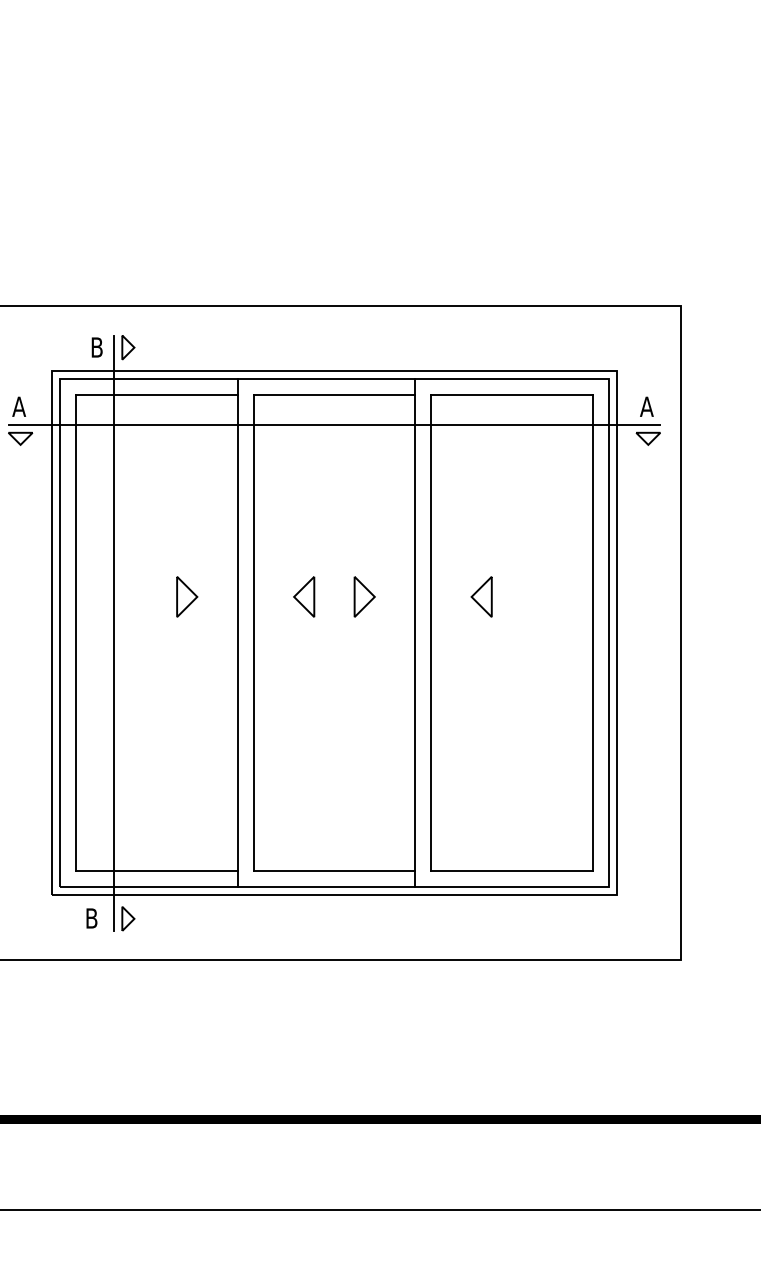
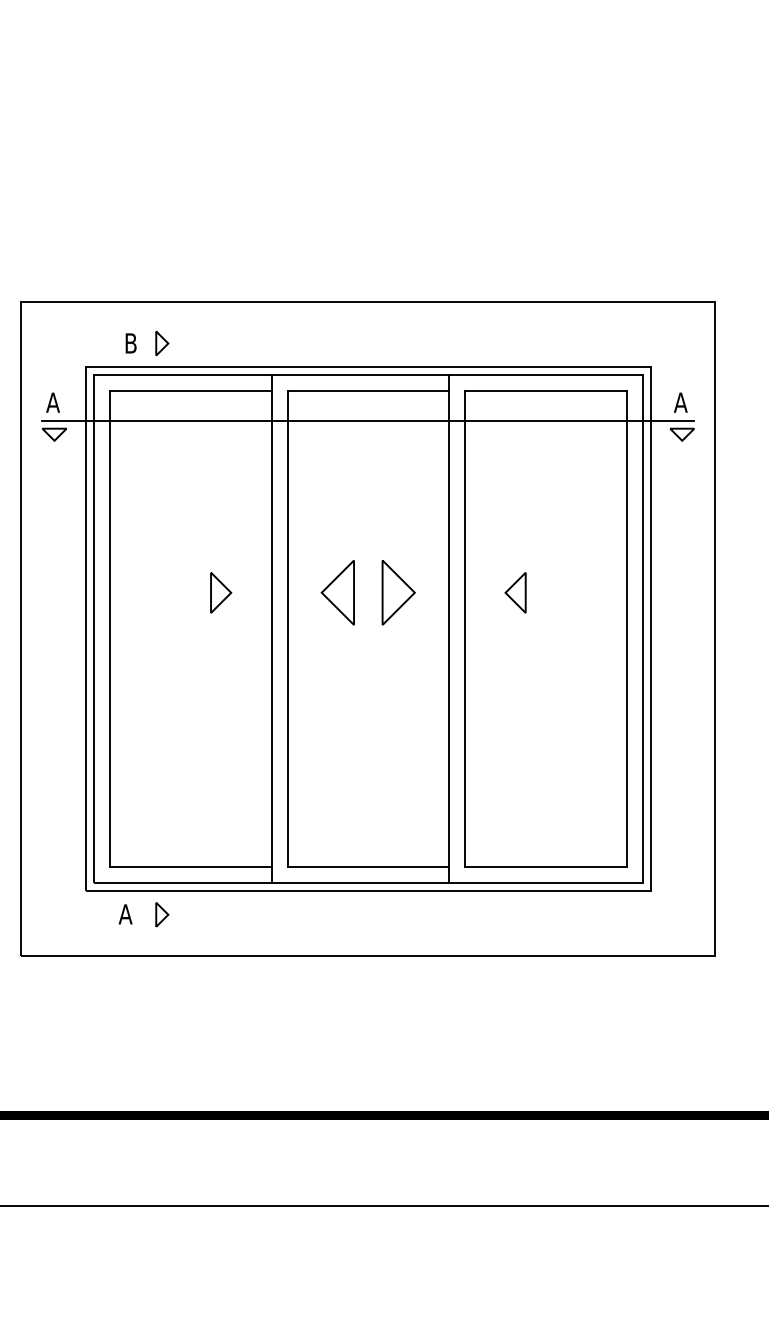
part: (304, 596) -> (338, 592), size x1.6
part: (364, 596) -> (398, 592), size x1.6
line: (114, 632) -> (148, 628), removed
text: (91, 918) -> (125, 914), B -> A

